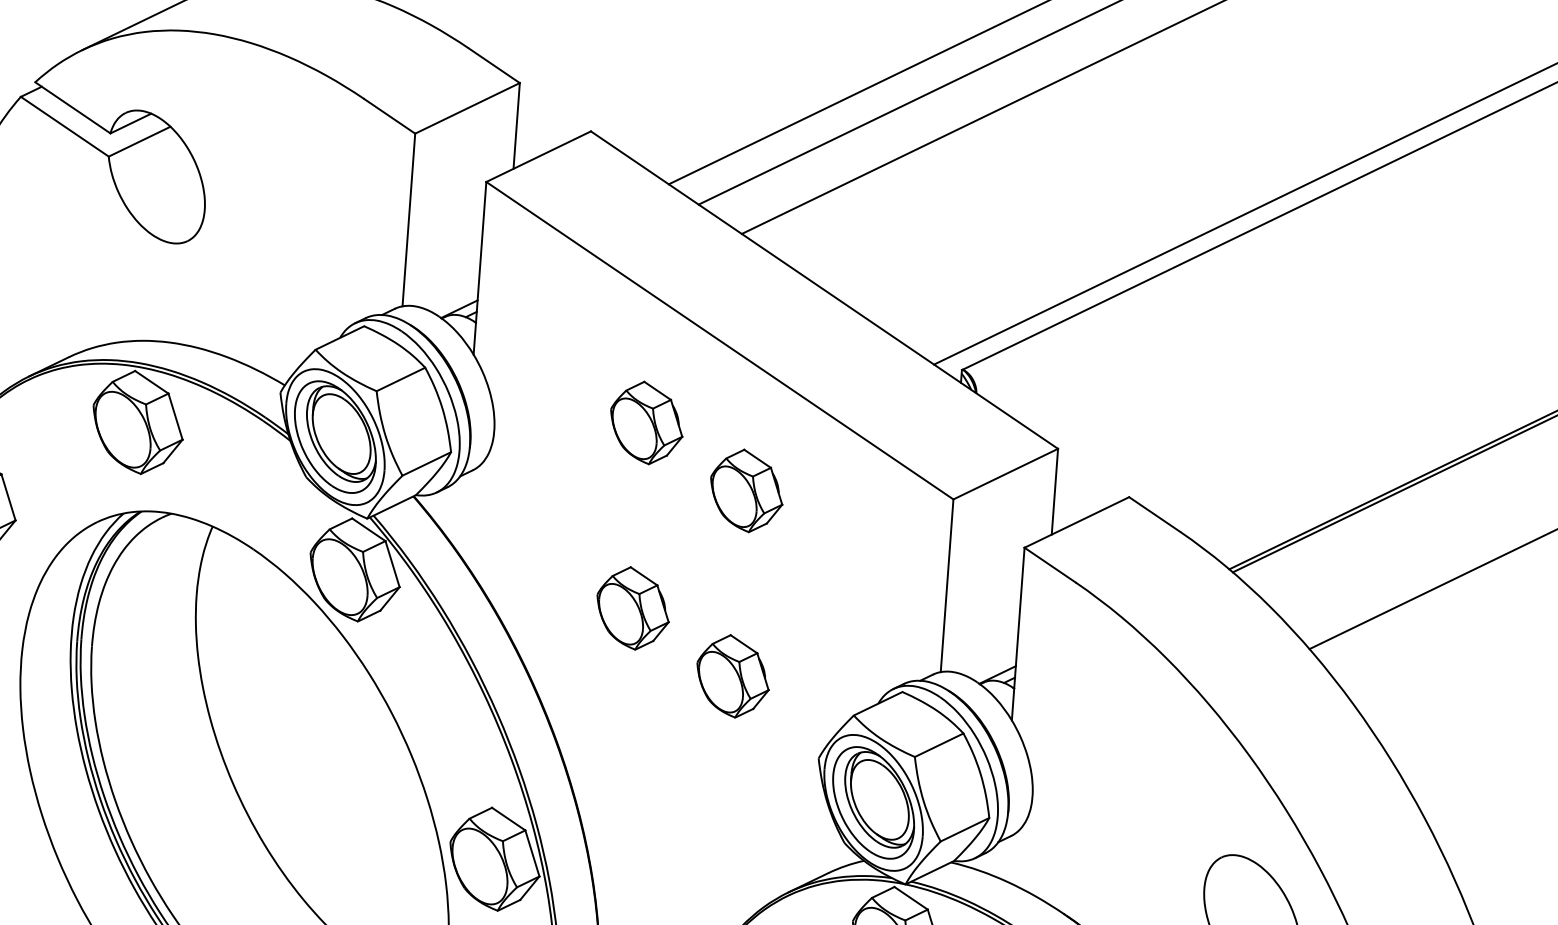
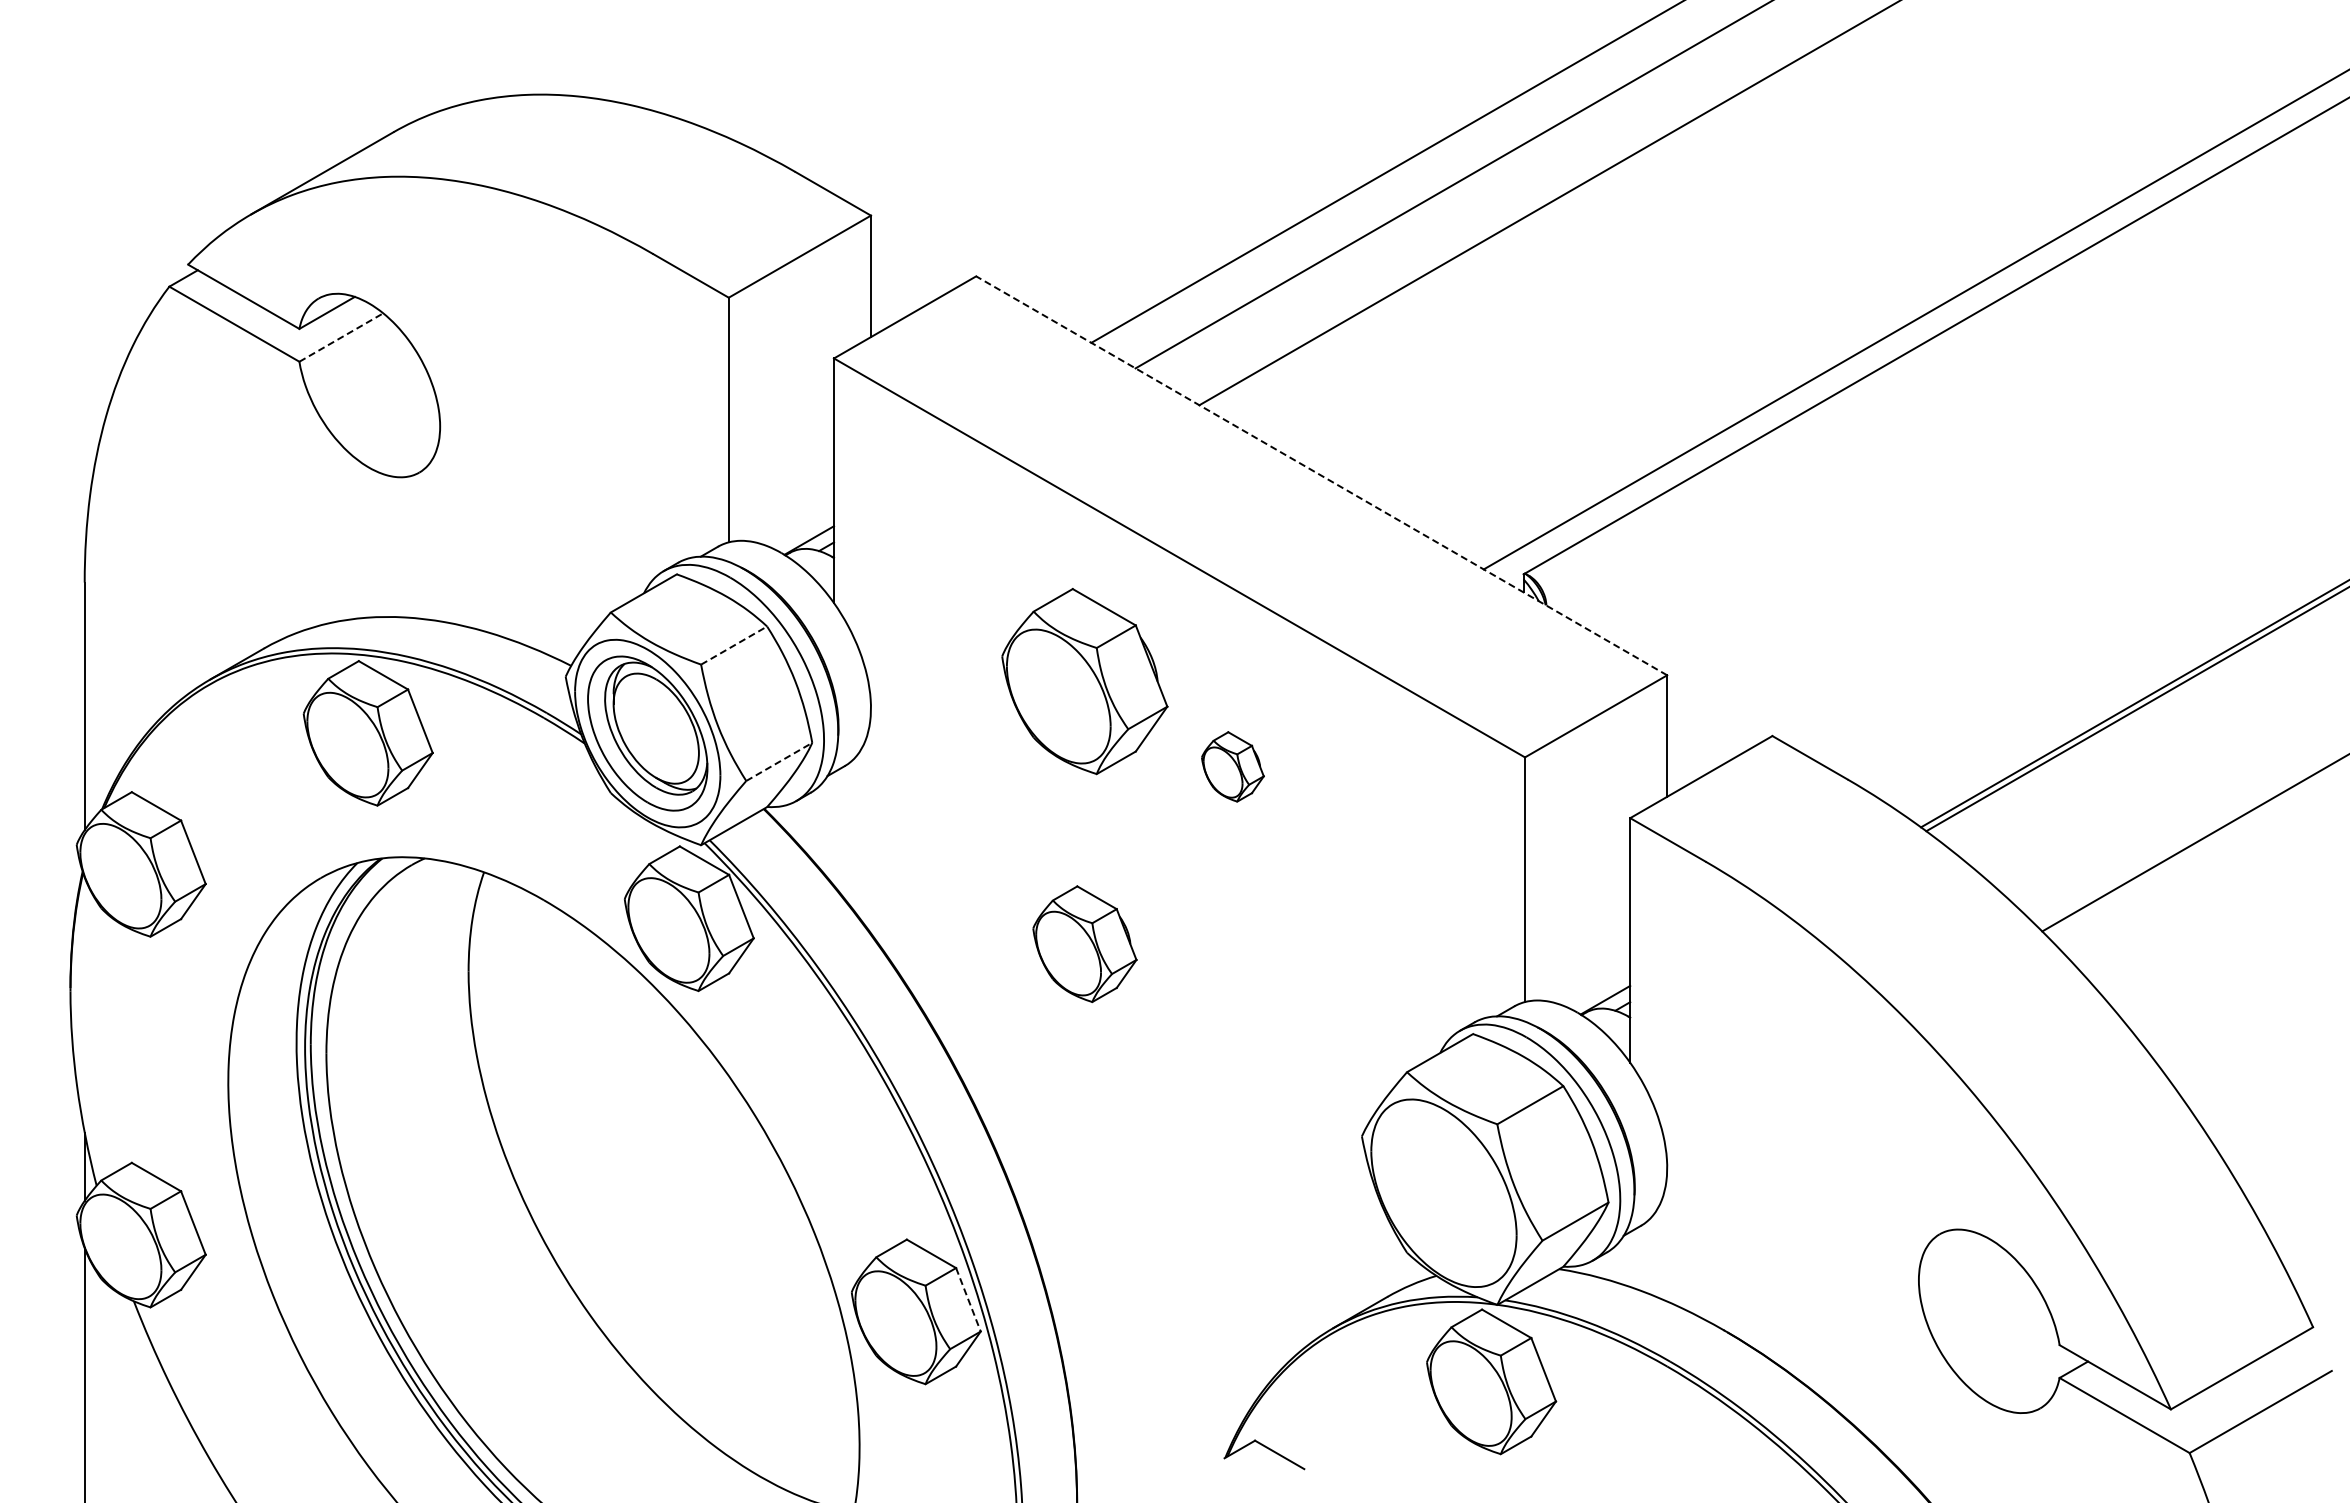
line: (139, 141) -> (341, 337), solid -> dashed
line: (824, 289) -> (1321, 475), solid -> dashed
line: (401, 379) -> (734, 645), solid -> dashed
part: (646, 423) -> (1084, 681), size x1.6
line: (426, 463) -> (779, 761), solid -> dashed
part: (746, 490) -> (1232, 766), size x0.6
part: (732, 676) -> (1232, 1029), removed
part: (873, 803) -> (1443, 1193), removed
line: (532, 853) -> (968, 1300), solid -> dashed

